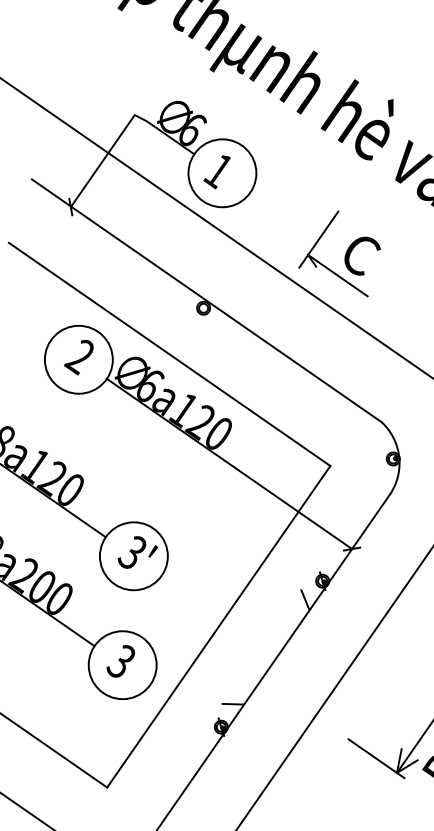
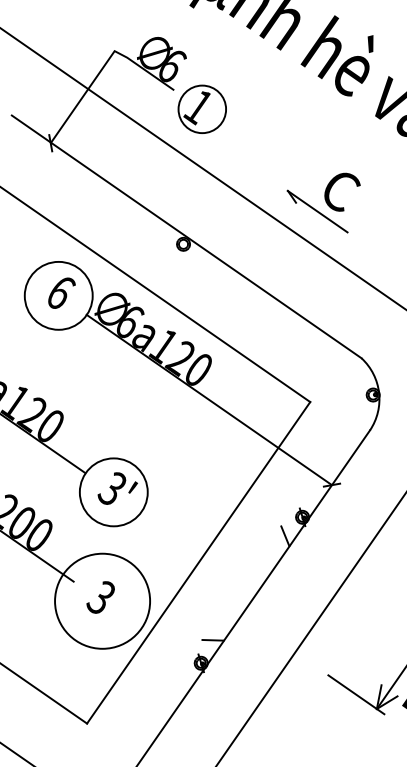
circle: (222, 173) -> (202, 109), size x0.7
line: (318, 239) -> (298, 175), removed
text: (79, 357) -> (59, 293), 2 -> 6
circle: (122, 665) -> (102, 601), size x1.4

